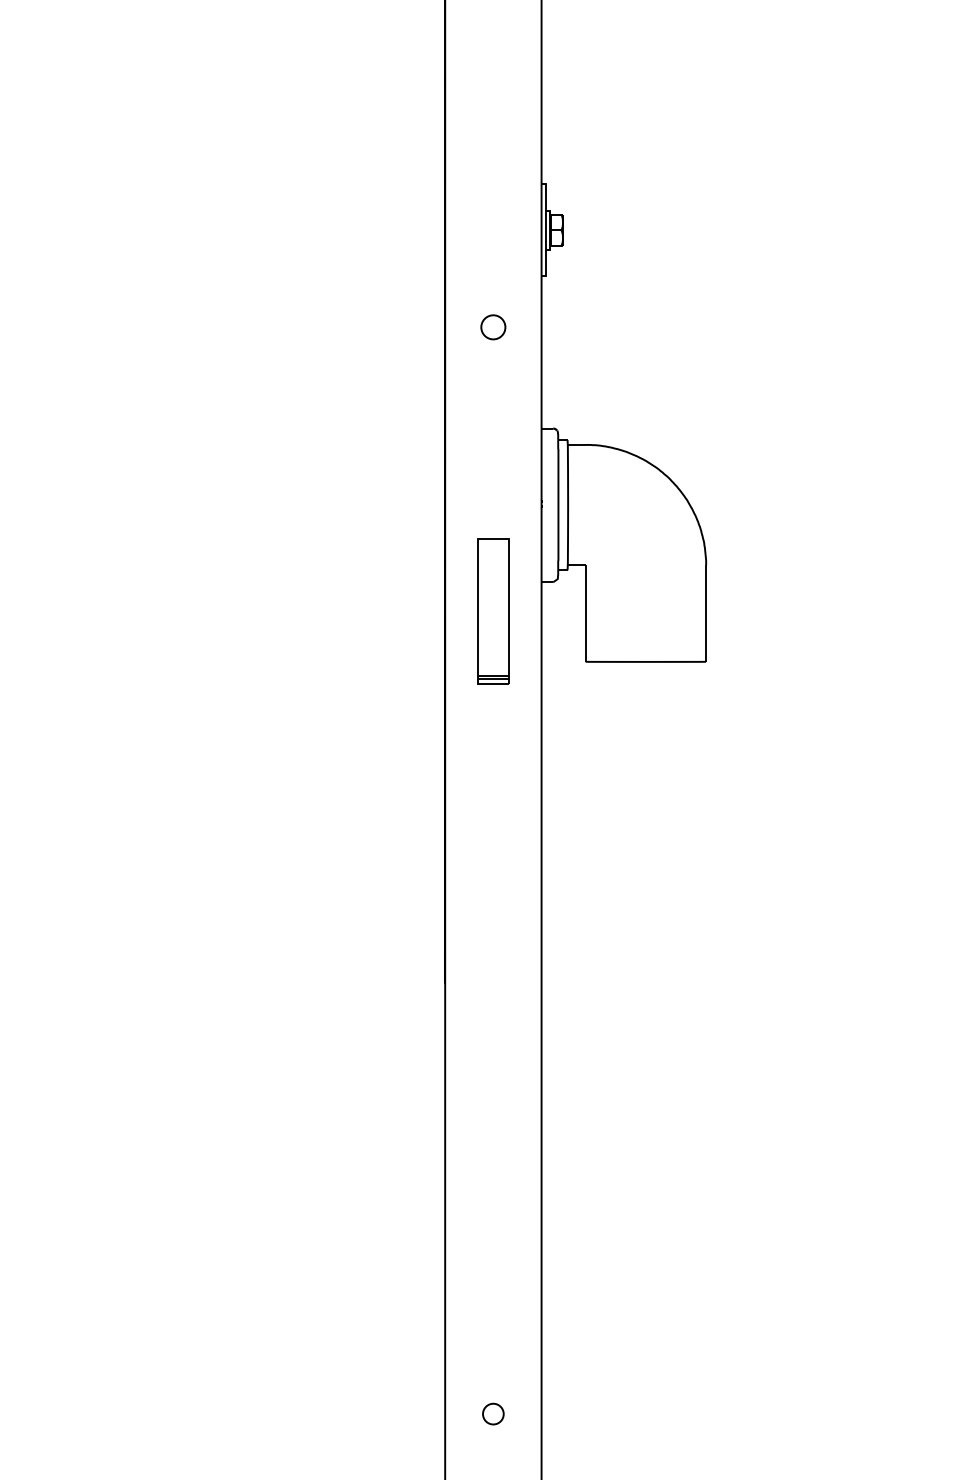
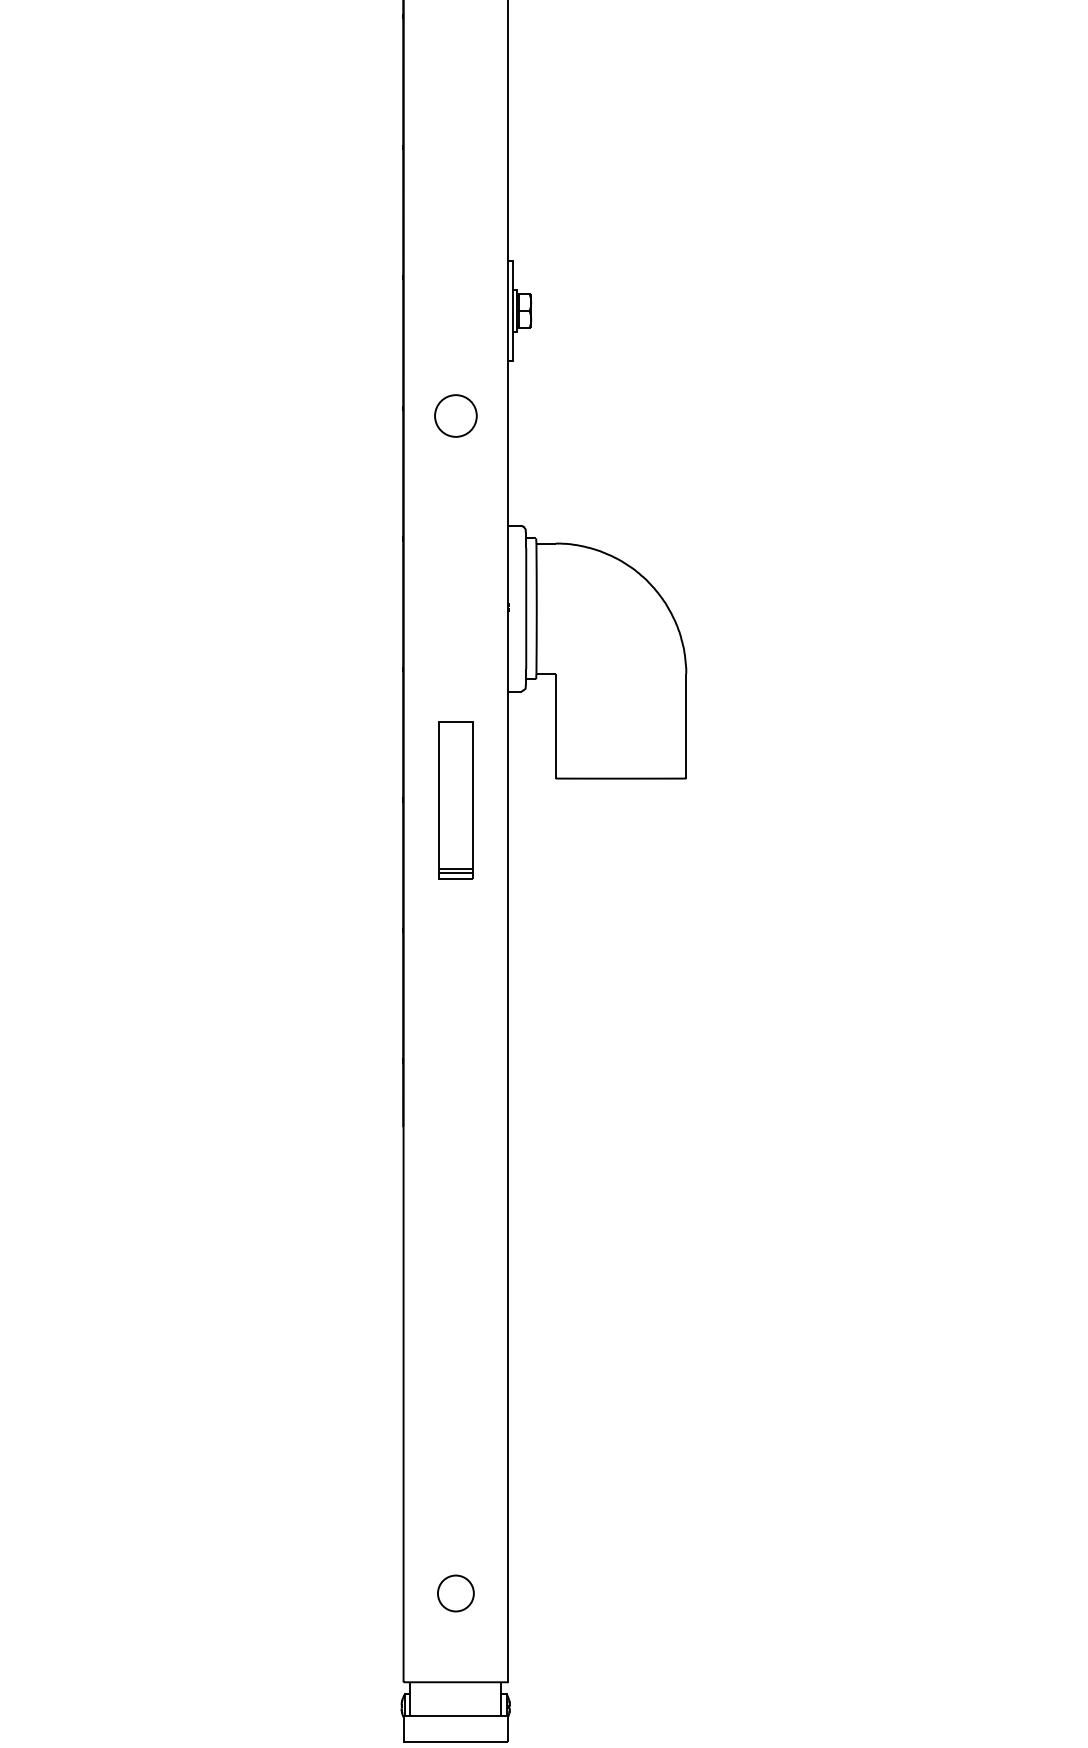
circle: (493, 327) -> (455, 416), size x1.6
part: (493, 611) -> (455, 800), moved
circle: (493, 1414) -> (455, 1593), size x1.6

